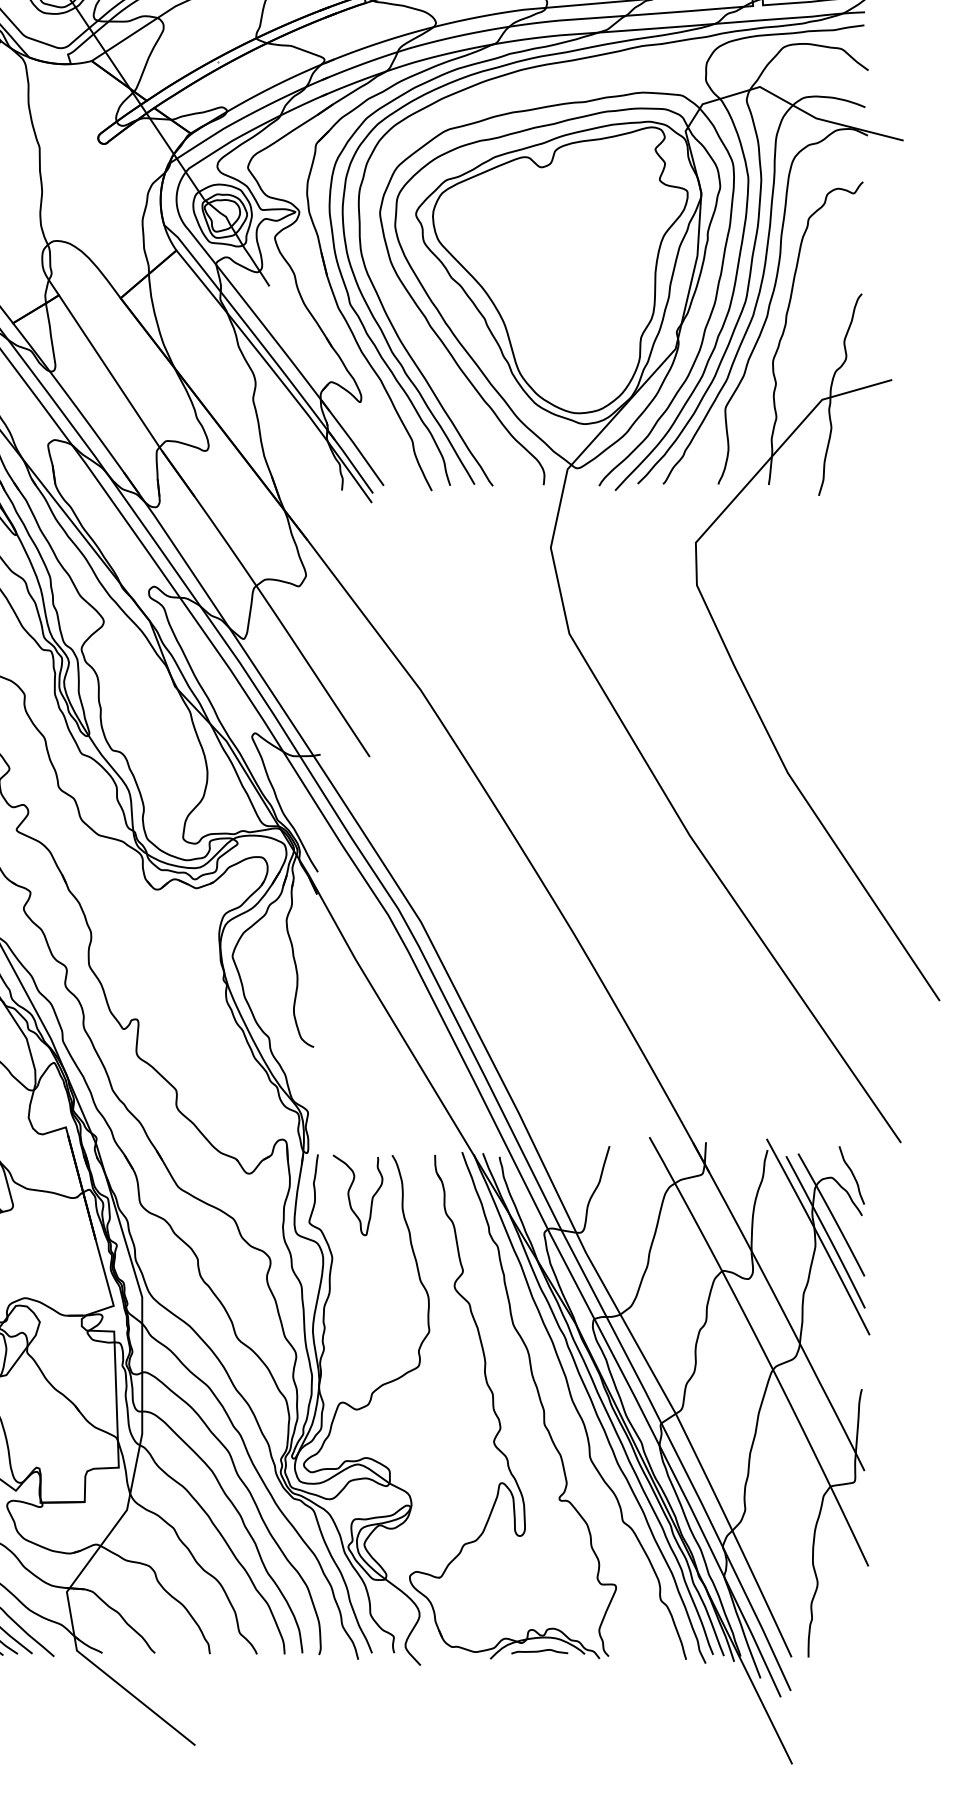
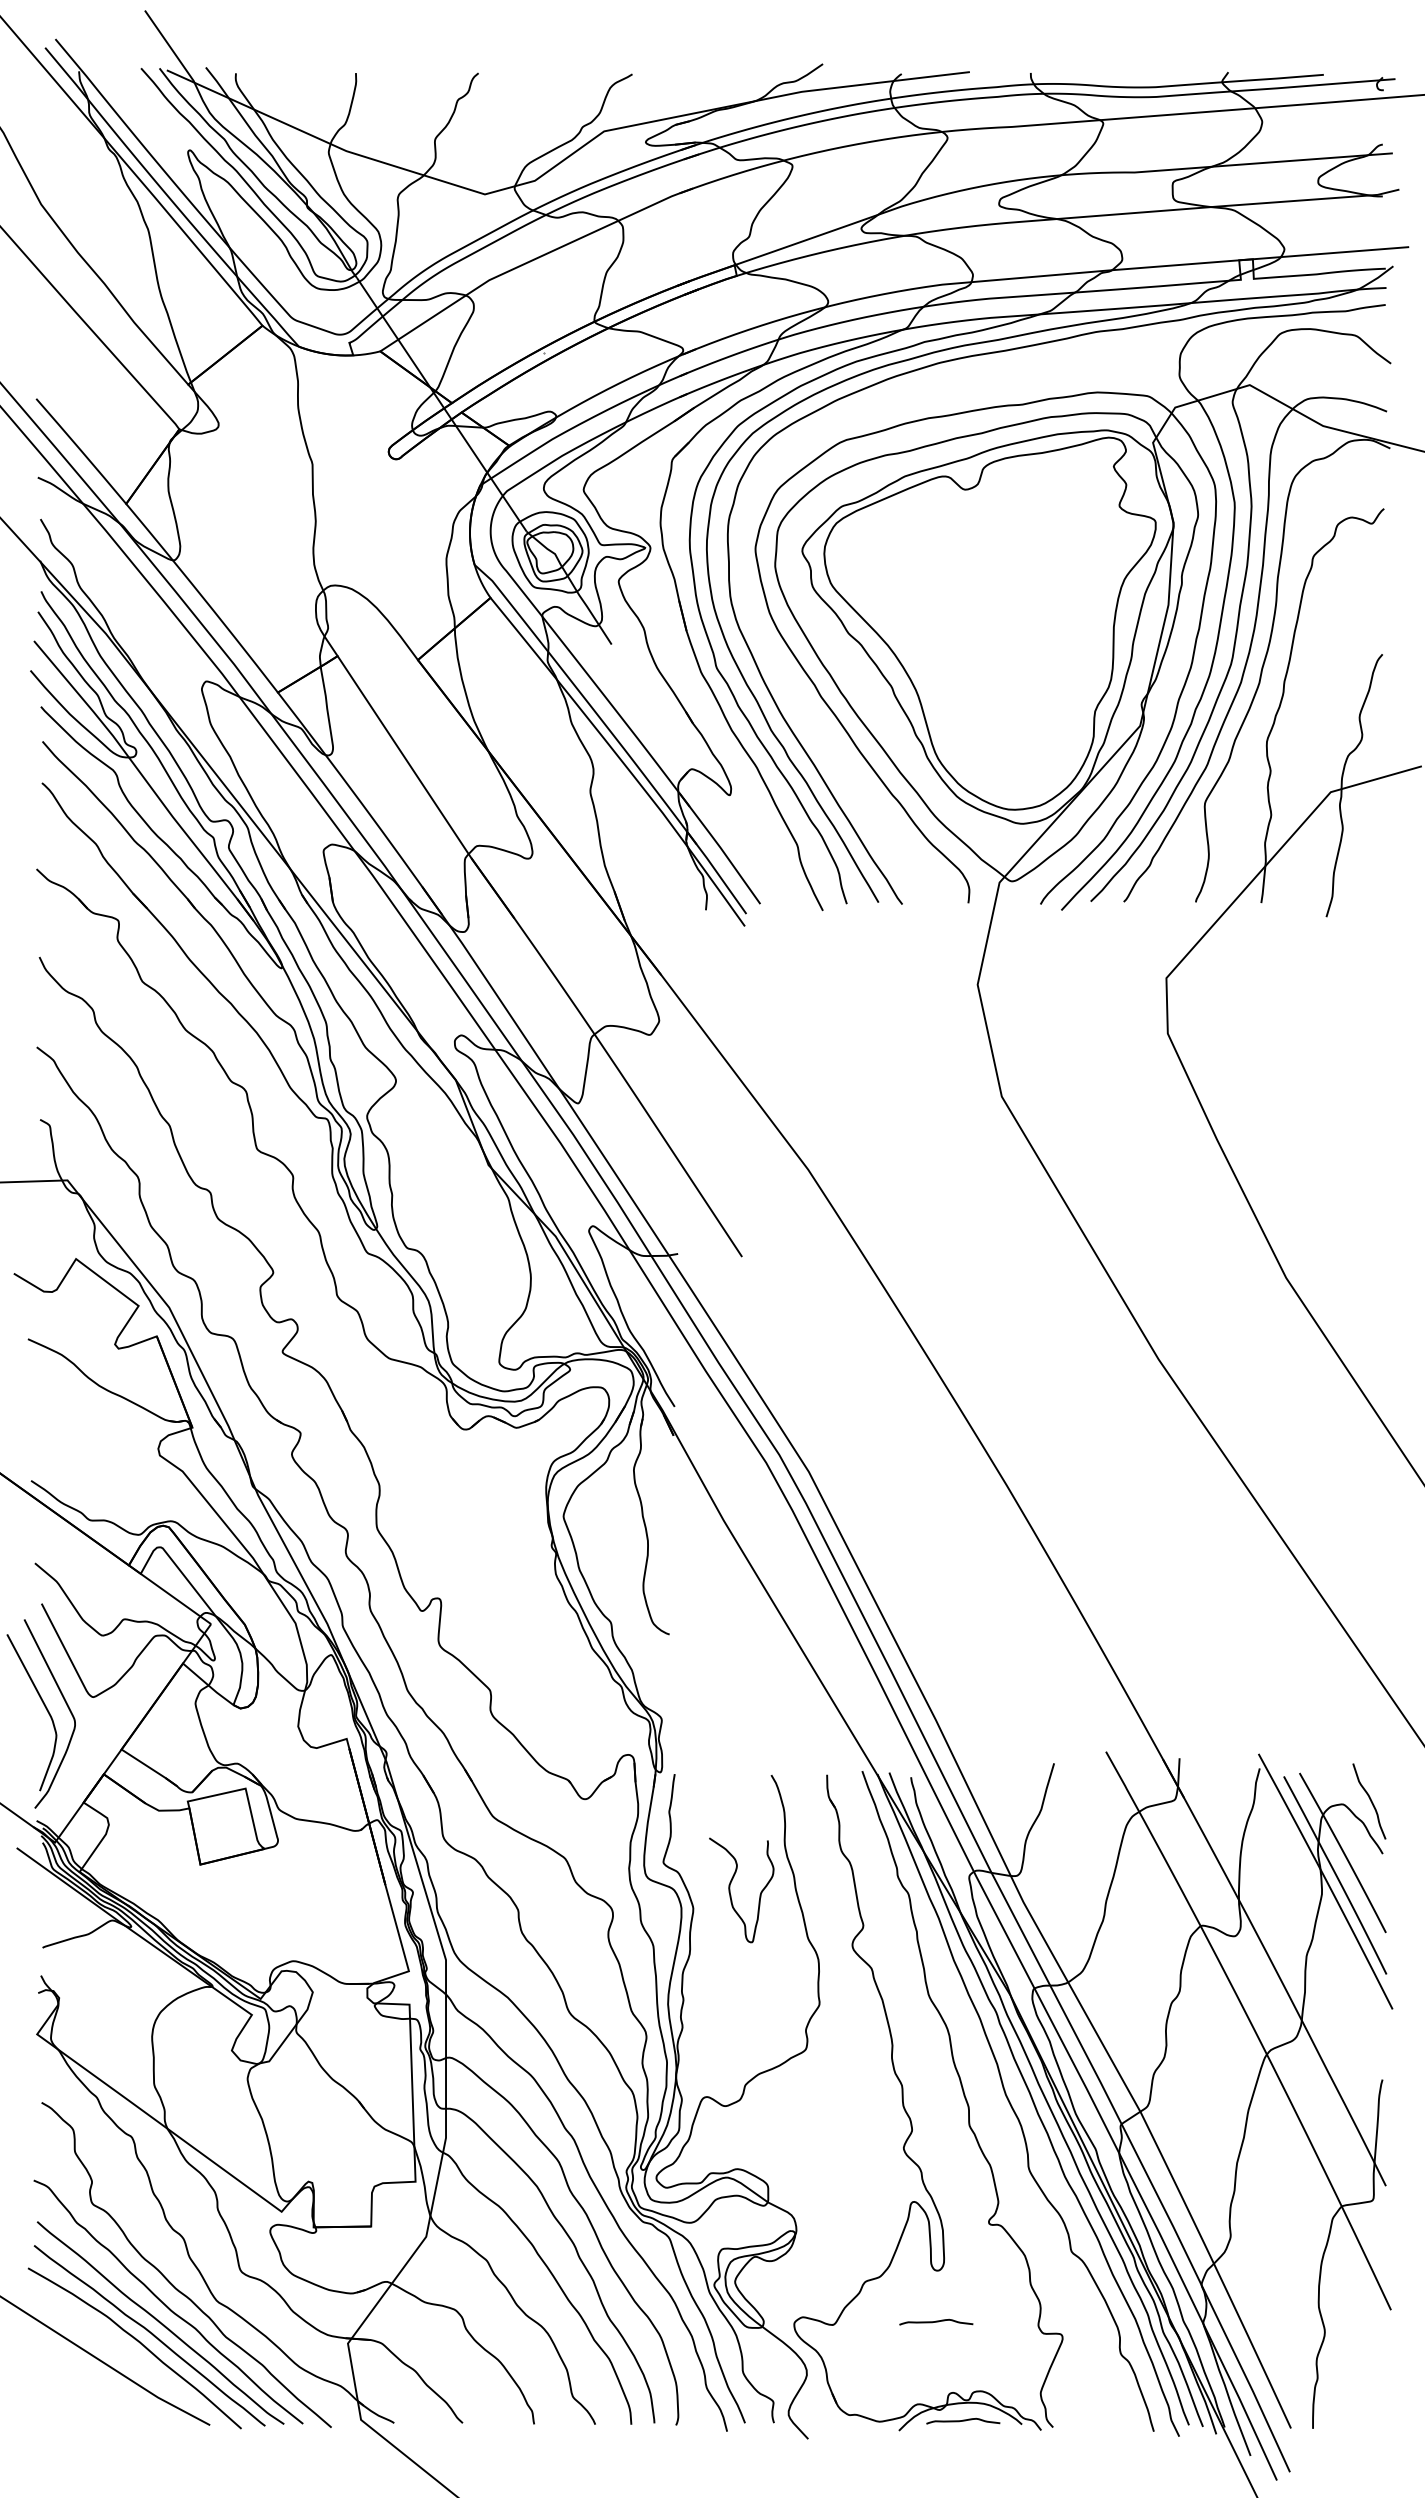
curve: (349, 1195) -> (730, 1890), moved
curve: (519, 1575) -> (936, 2321), added

